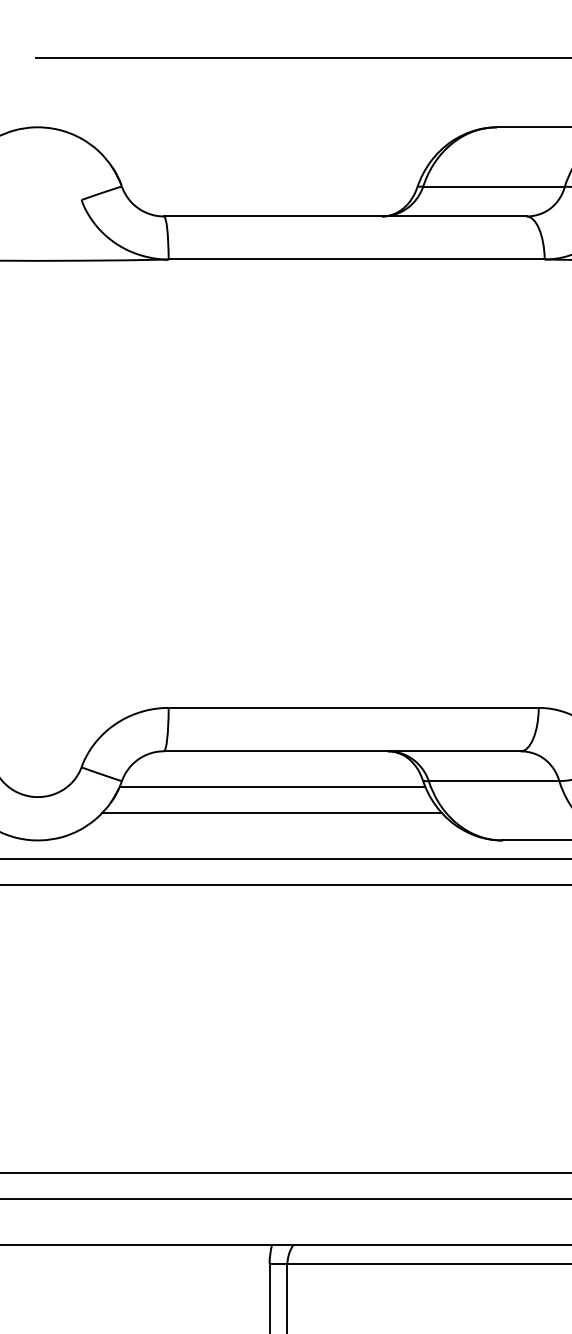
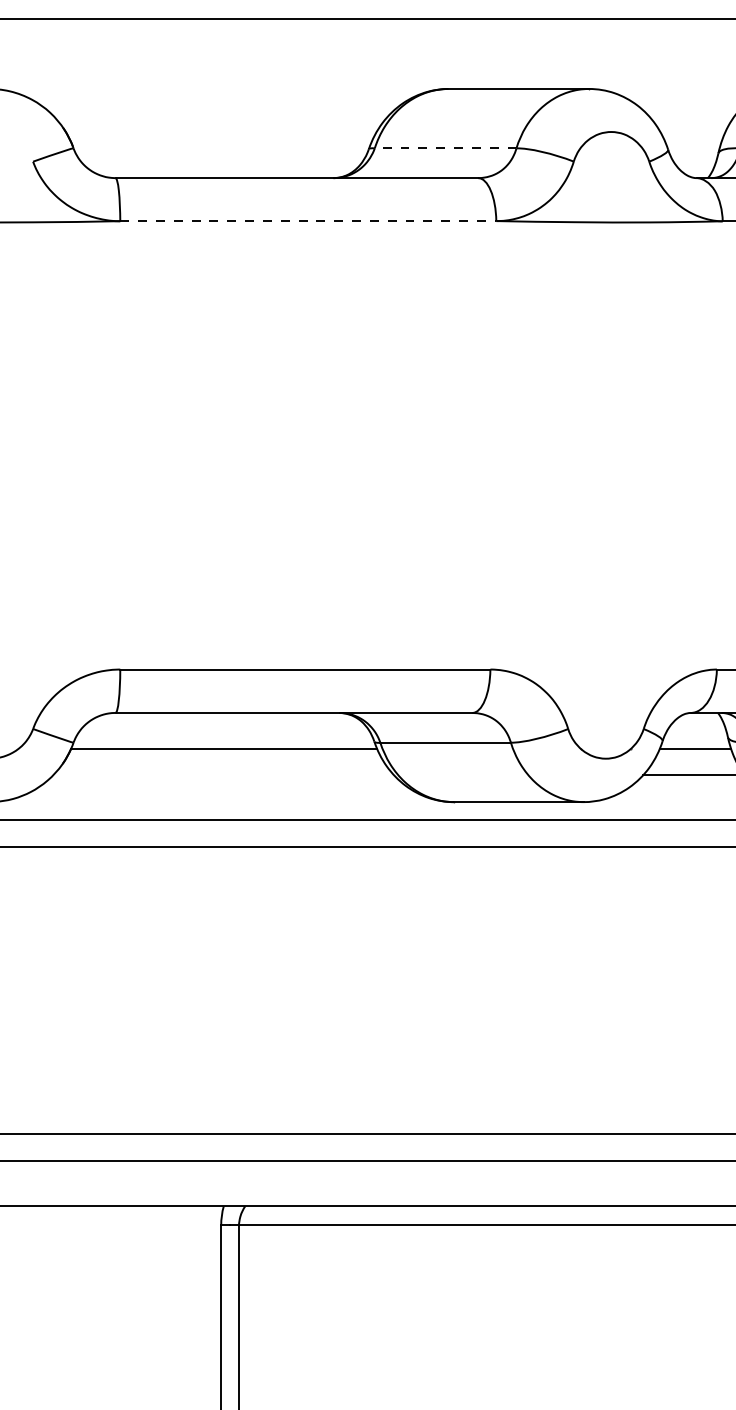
line: (493, 186) -> (445, 148), solid -> dashed
line: (356, 259) -> (308, 221), solid -> dashed
line: (271, 813) -> (223, 775), removed

